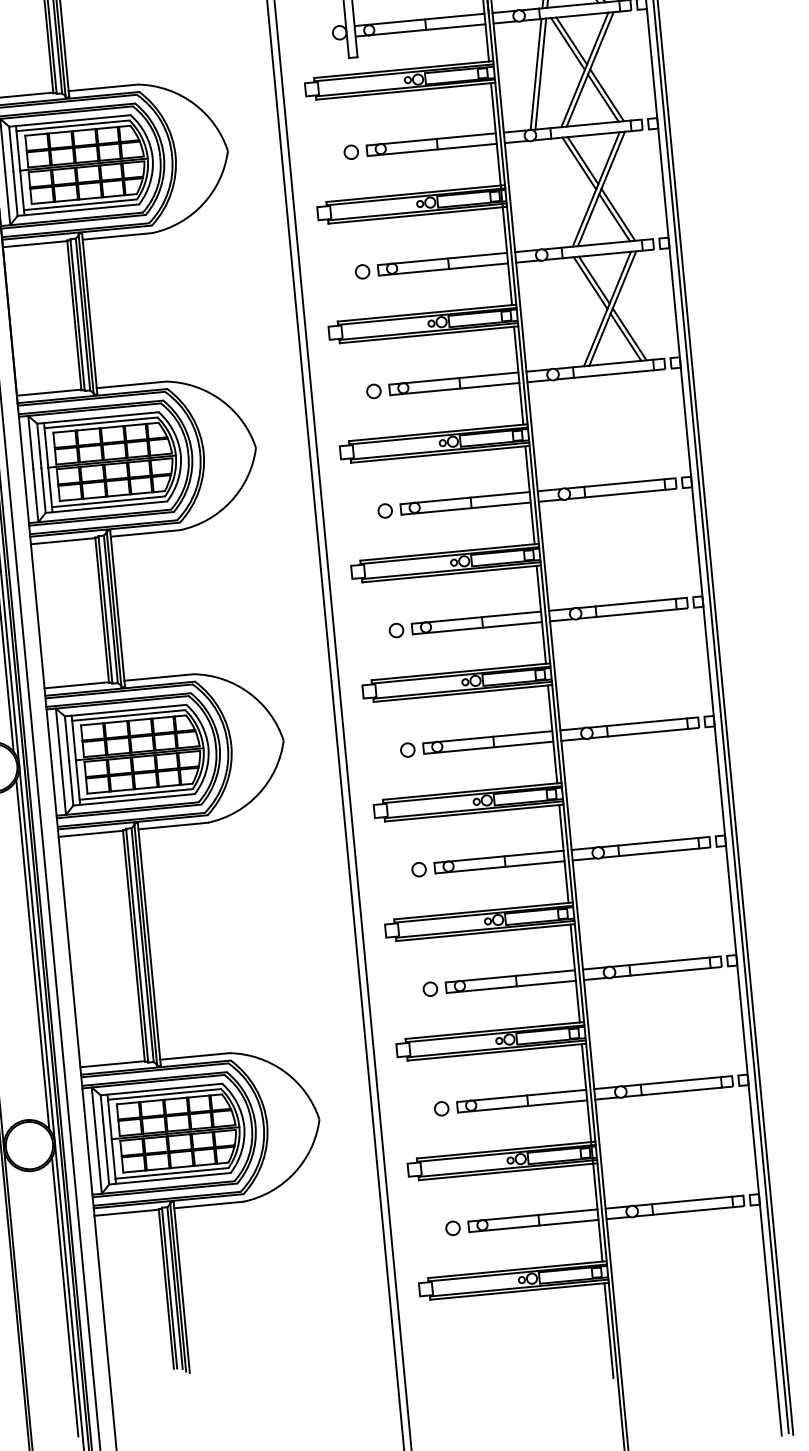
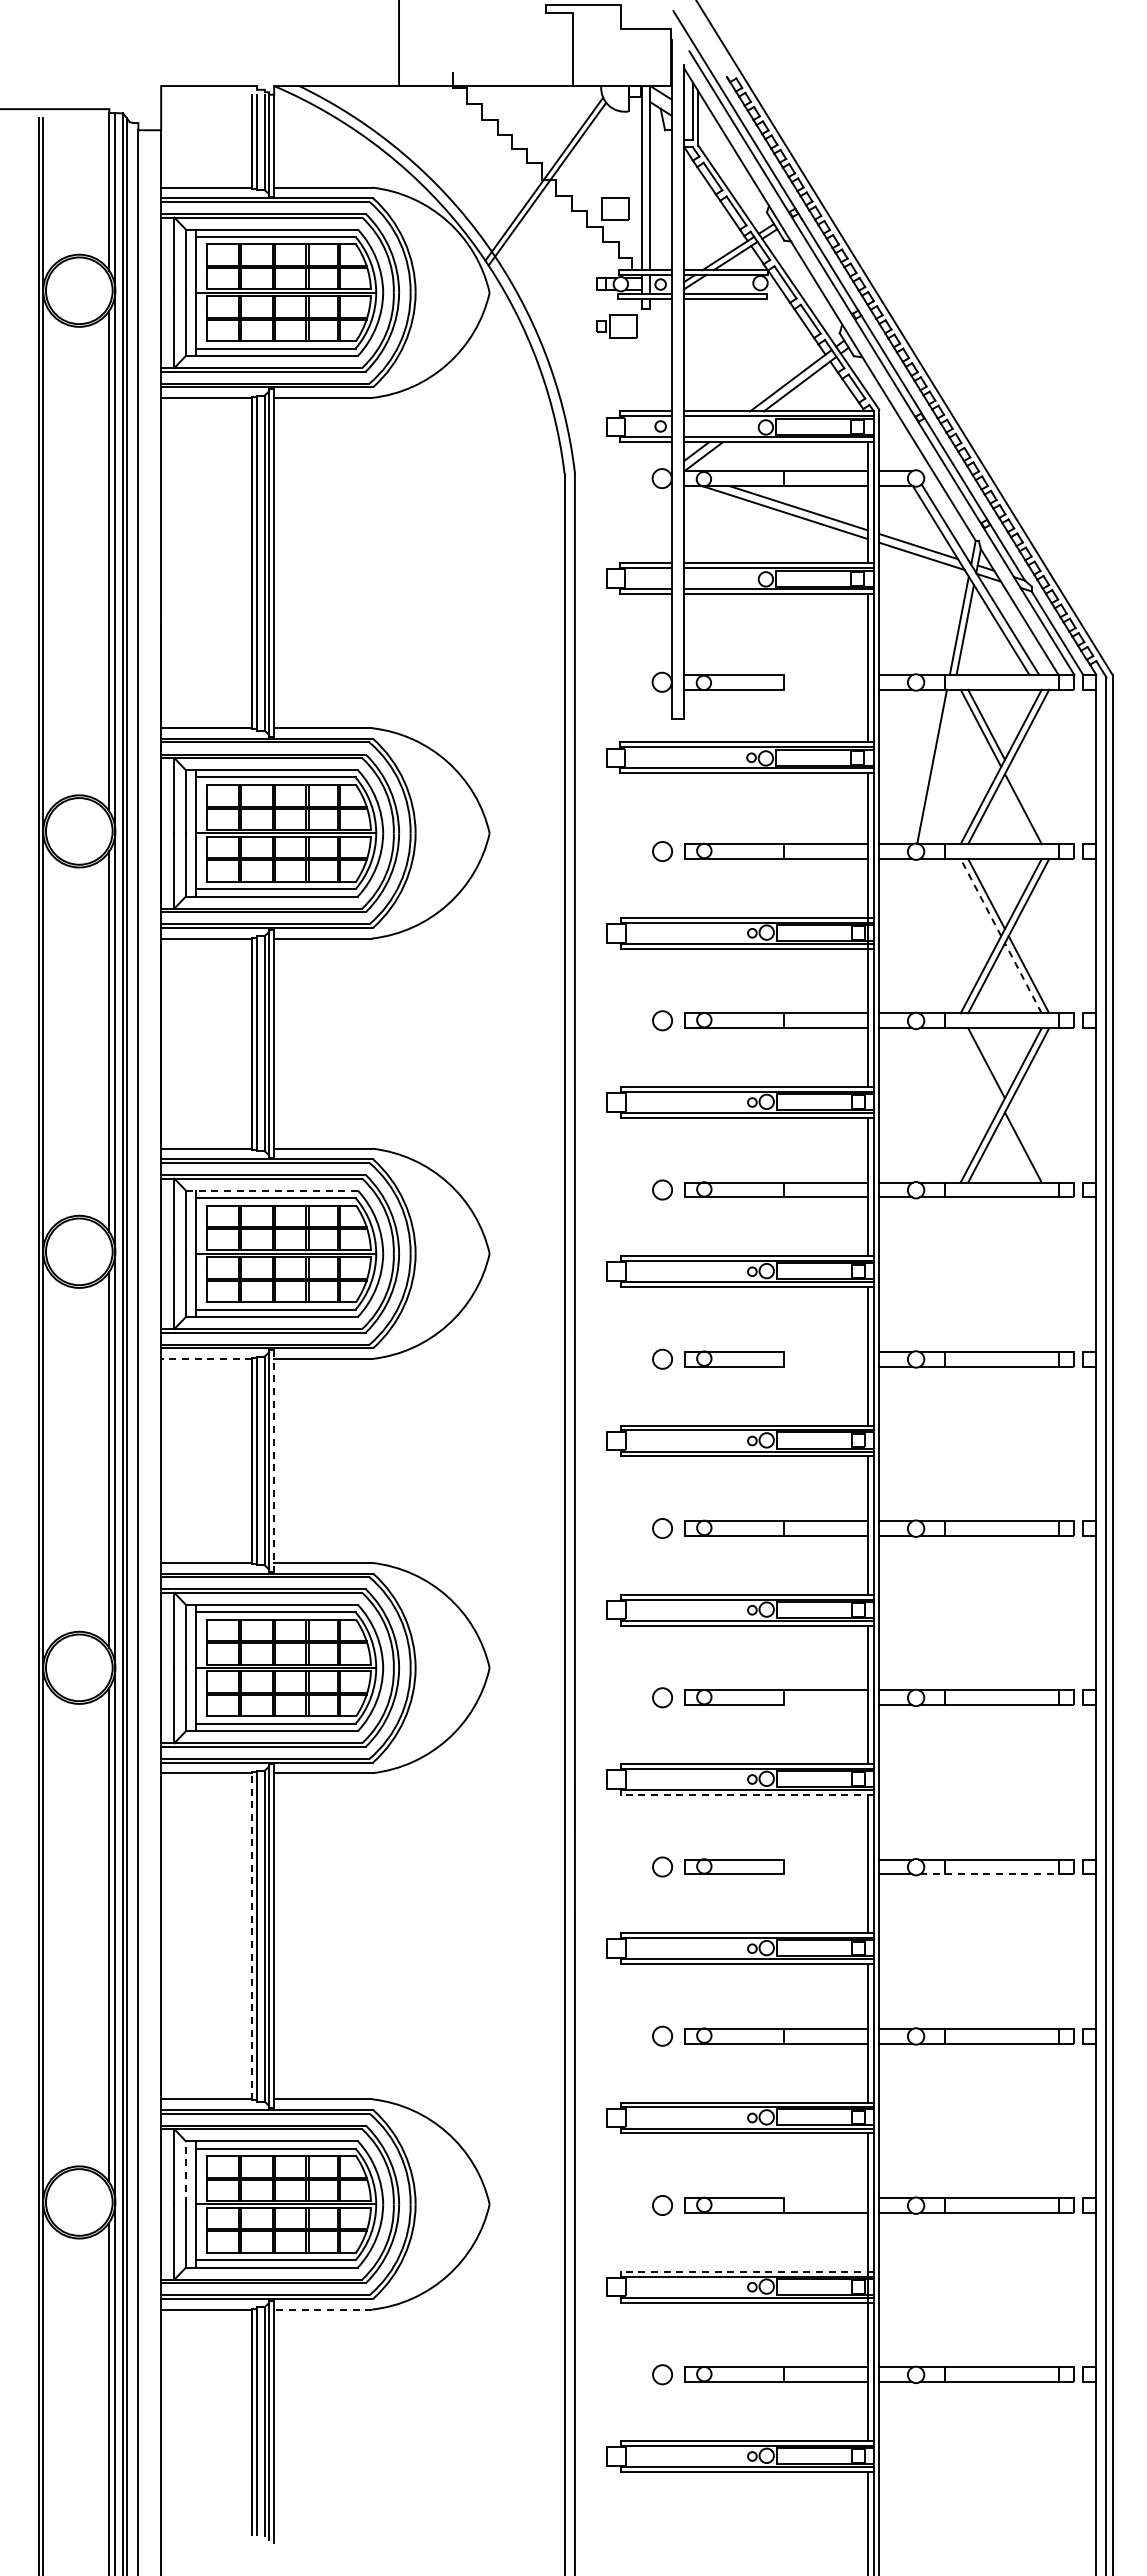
line: (454, 16) -> (825, 674), removed
line: (455, 26) -> (825, 689), removed
line: (540, 73) -> (938, 766), removed
line: (606, 94) -> (1028, 804), removed
line: (578, 163) -> (980, 897), solid -> dashed
line: (614, 217) -> (1023, 978), solid -> dashed
line: (590, 282) -> (980, 1066), removed
line: (629, 334) -> (1028, 1143), removed
line: (98, 417) -> (272, 1190), solid -> dashed
line: (499, 494) -> (825, 1351), removed
line: (500, 505) -> (825, 1366), removed
line: (62, 540) -> (206, 1358), solid -> dashed
line: (117, 608) -> (274, 1460), solid -> dashed
line: (523, 744) -> (825, 1705), removed
line: (473, 812) -> (746, 1794), solid -> dashed
line: (533, 853) -> (825, 1859), removed
line: (650, 853) -> (989, 1874), solid -> dashed
line: (534, 864) -> (825, 1874), removed
line: (134, 946) -> (252, 1936), solid -> dashed
line: (556, 1092) -> (825, 2198), removed
line: (102, 1117) -> (185, 2172), solid -> dashed
line: (505, 1149) -> (746, 2271), solid -> dashed
line: (208, 1204) -> (322, 2309), solid -> dashed

